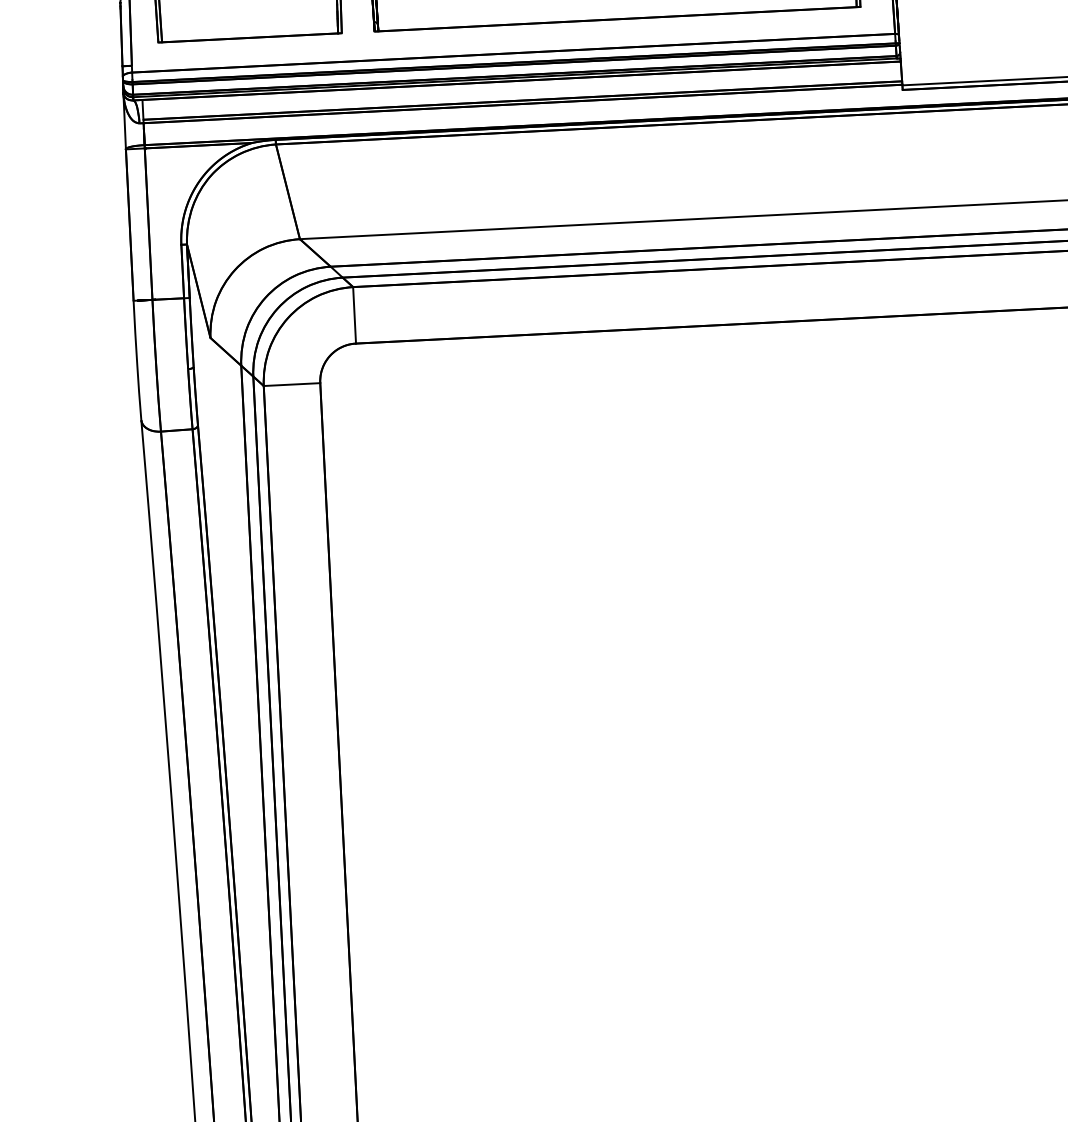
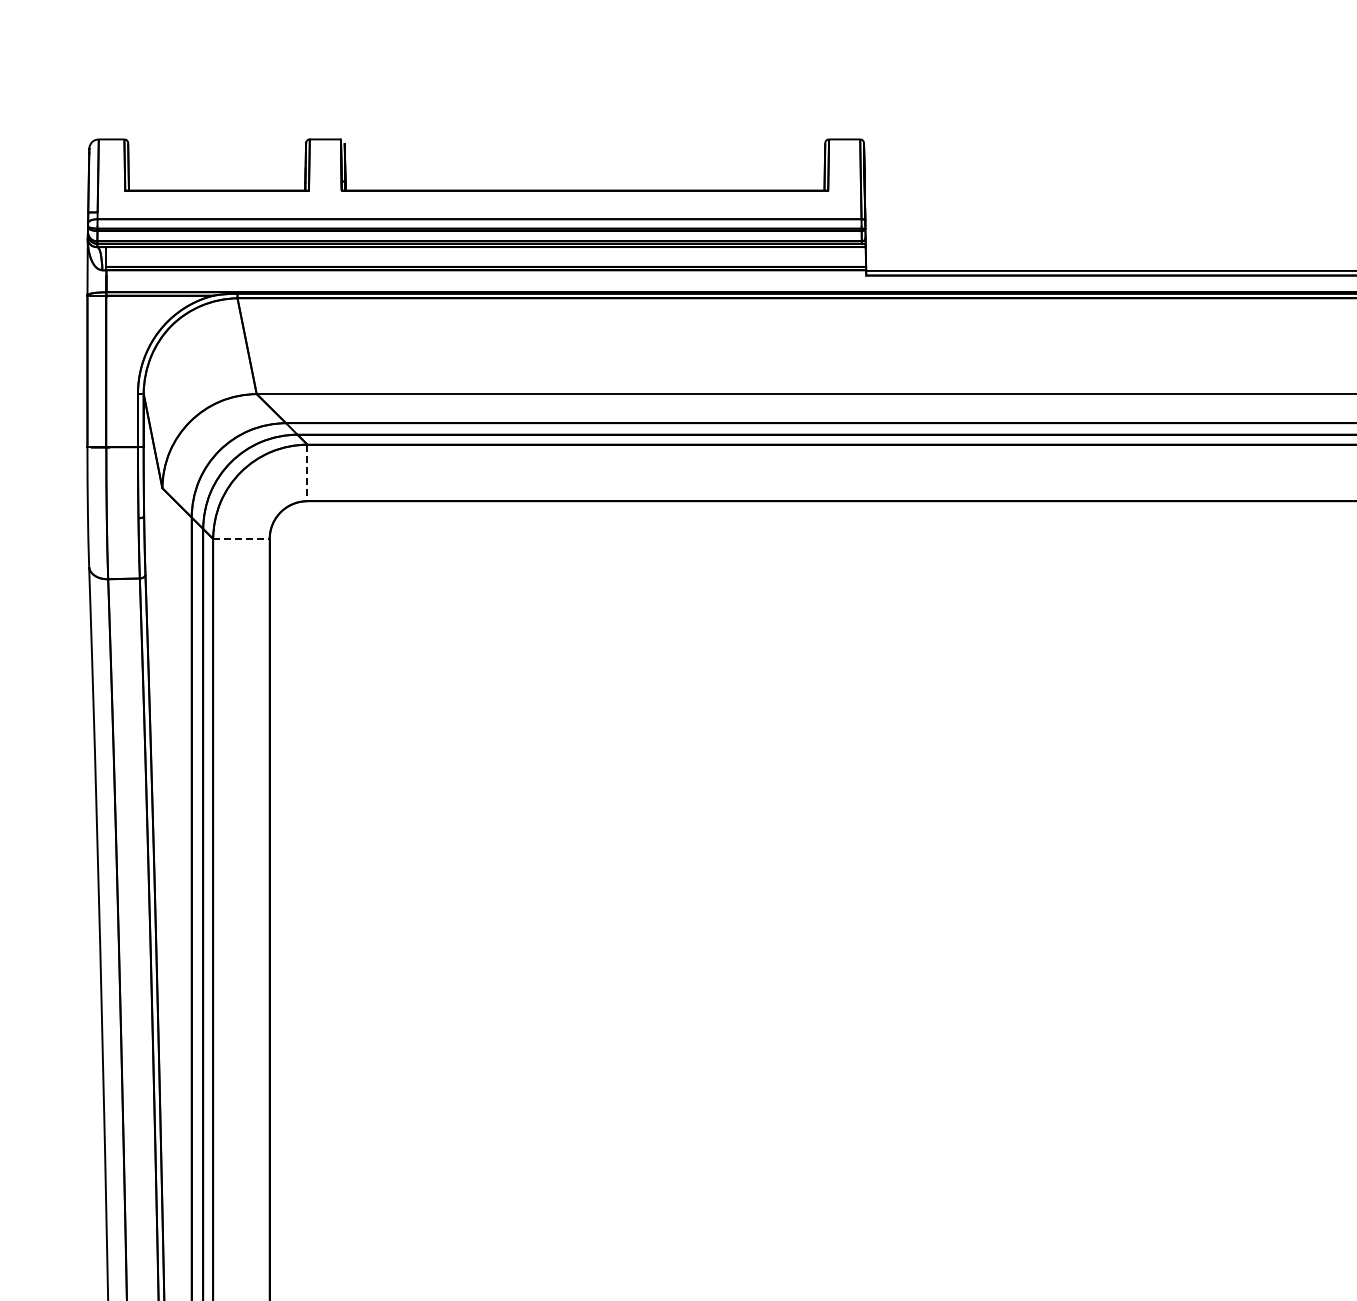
line: (354, 315) -> (307, 473), solid -> dashed
line: (292, 384) -> (241, 538), solid -> dashed

